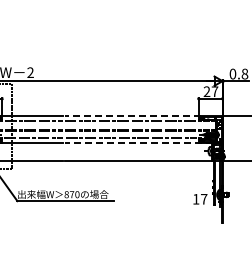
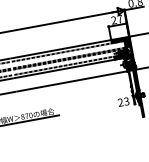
line: (132, 116) -> (61, 49), dashed -> solid
line: (139, 142) -> (70, 67), dashed -> solid
text: (200, 198) -> (123, 101), 17 -> 23

